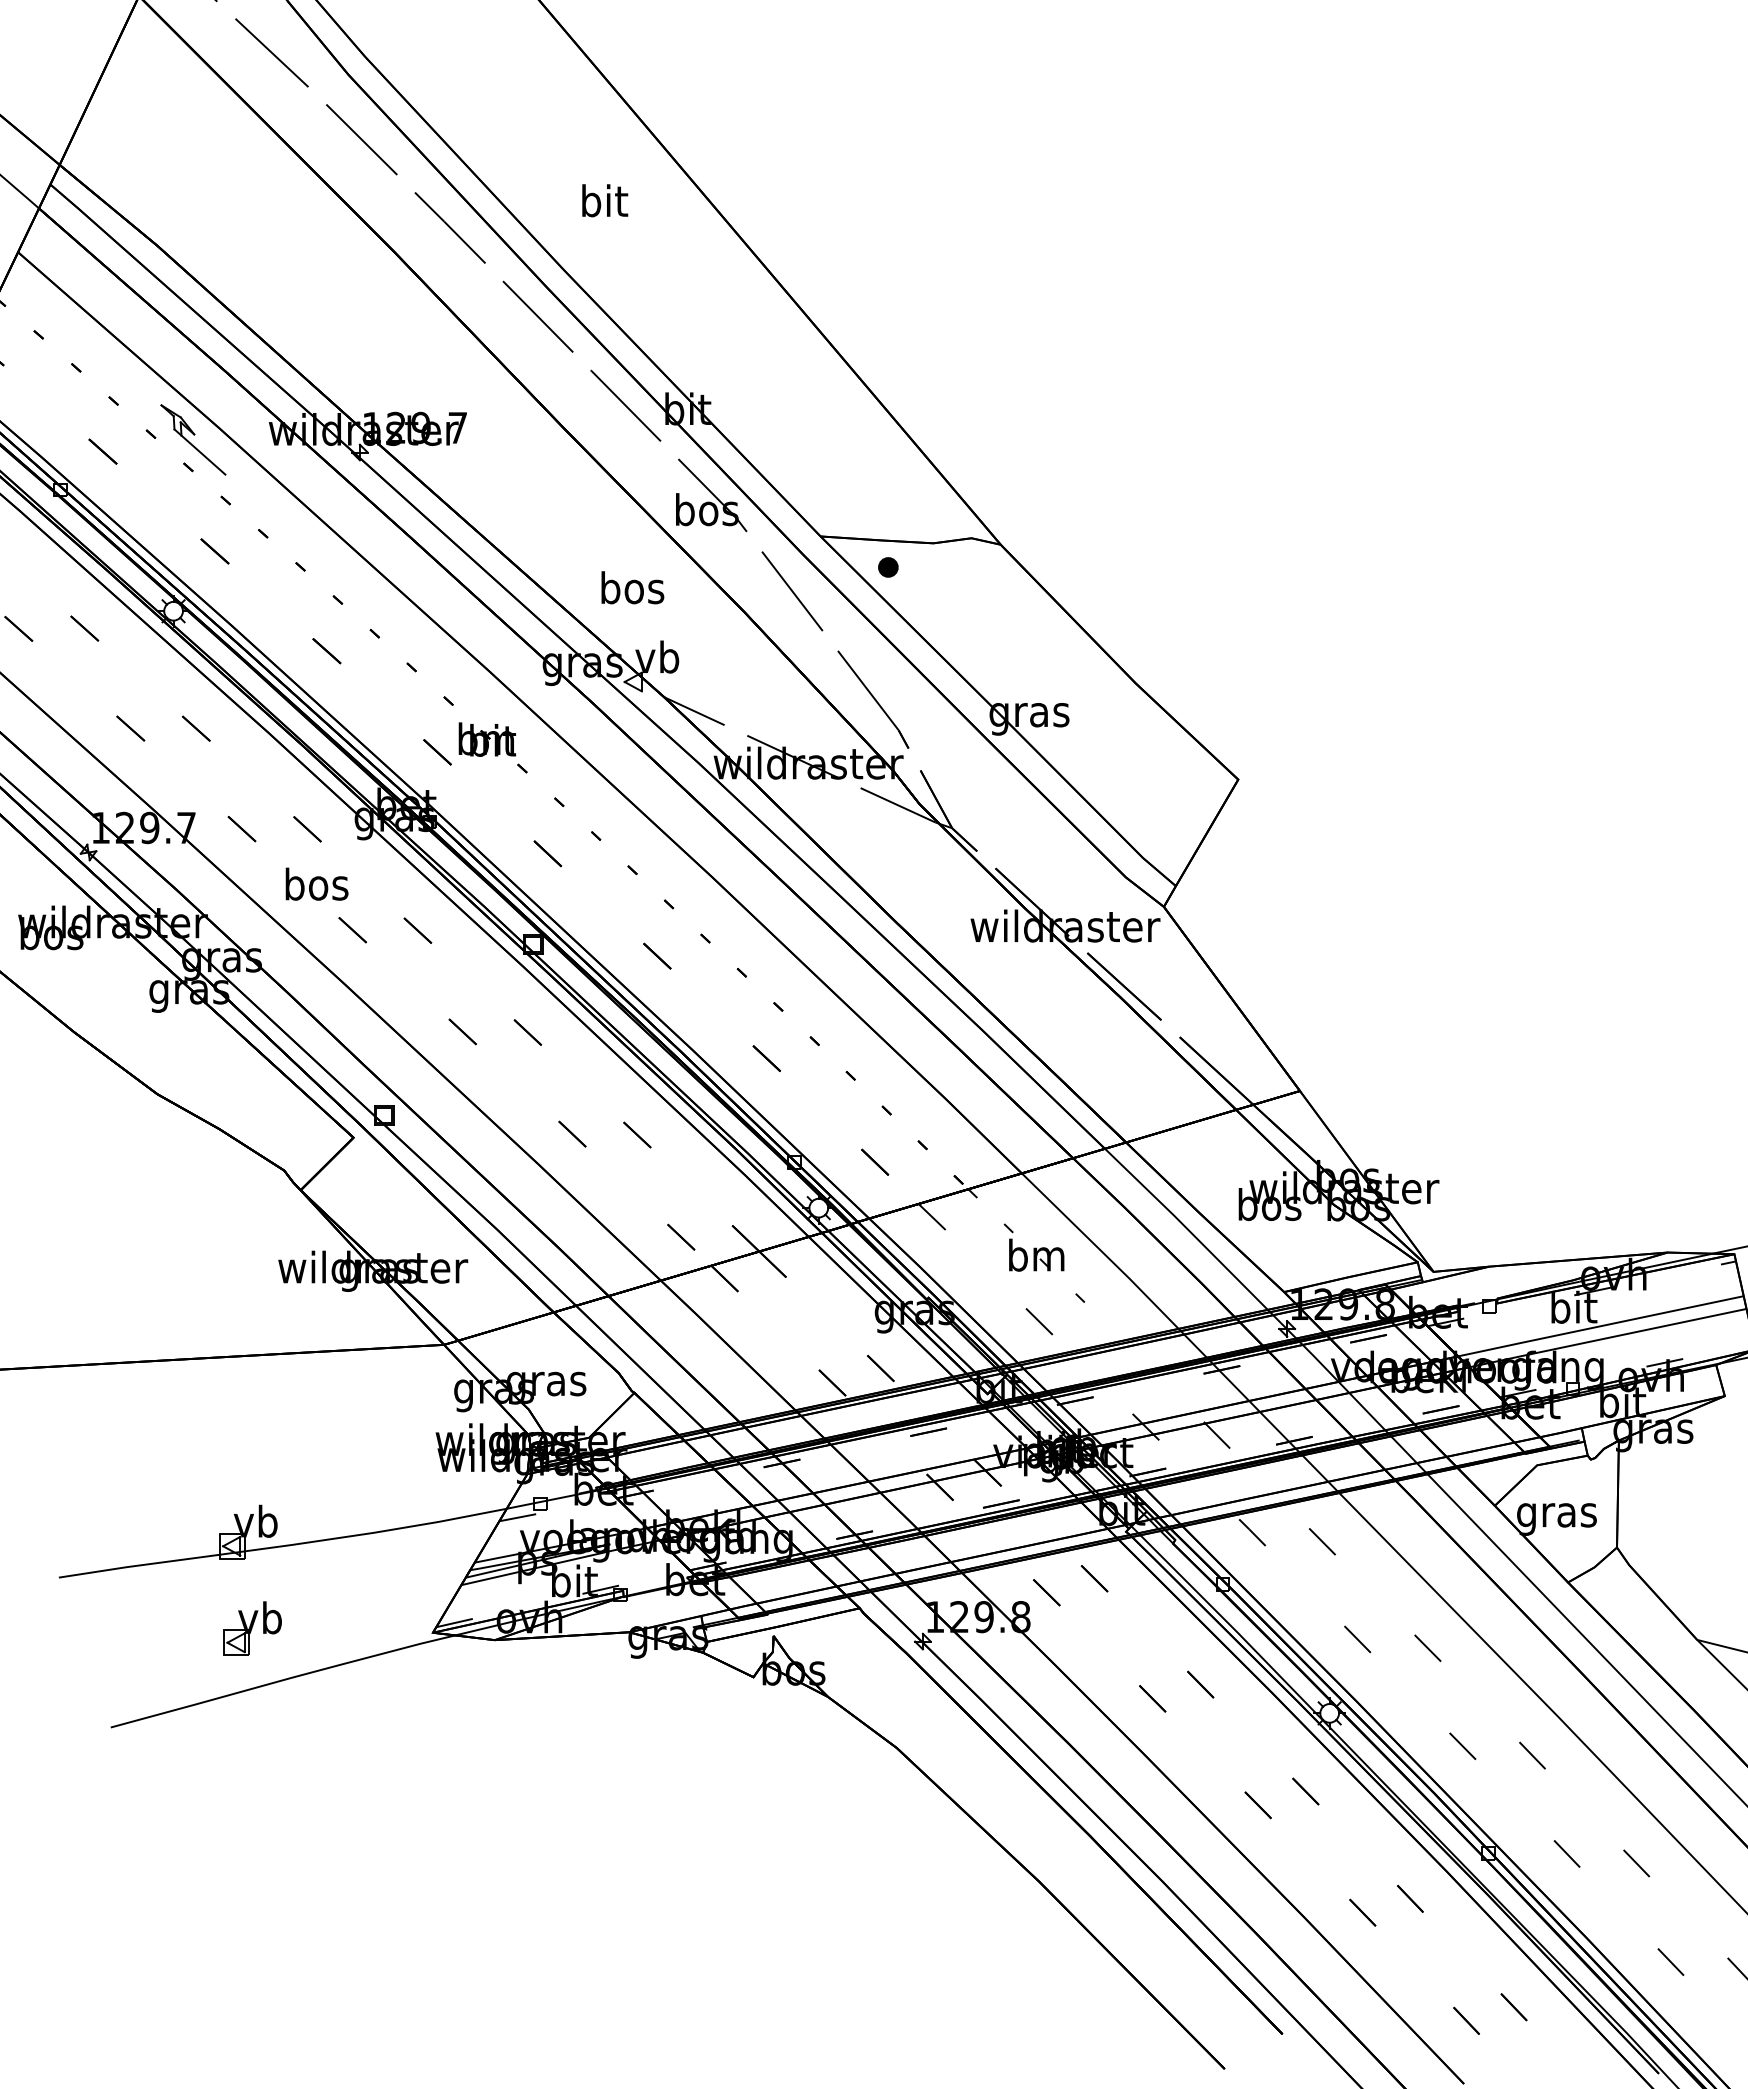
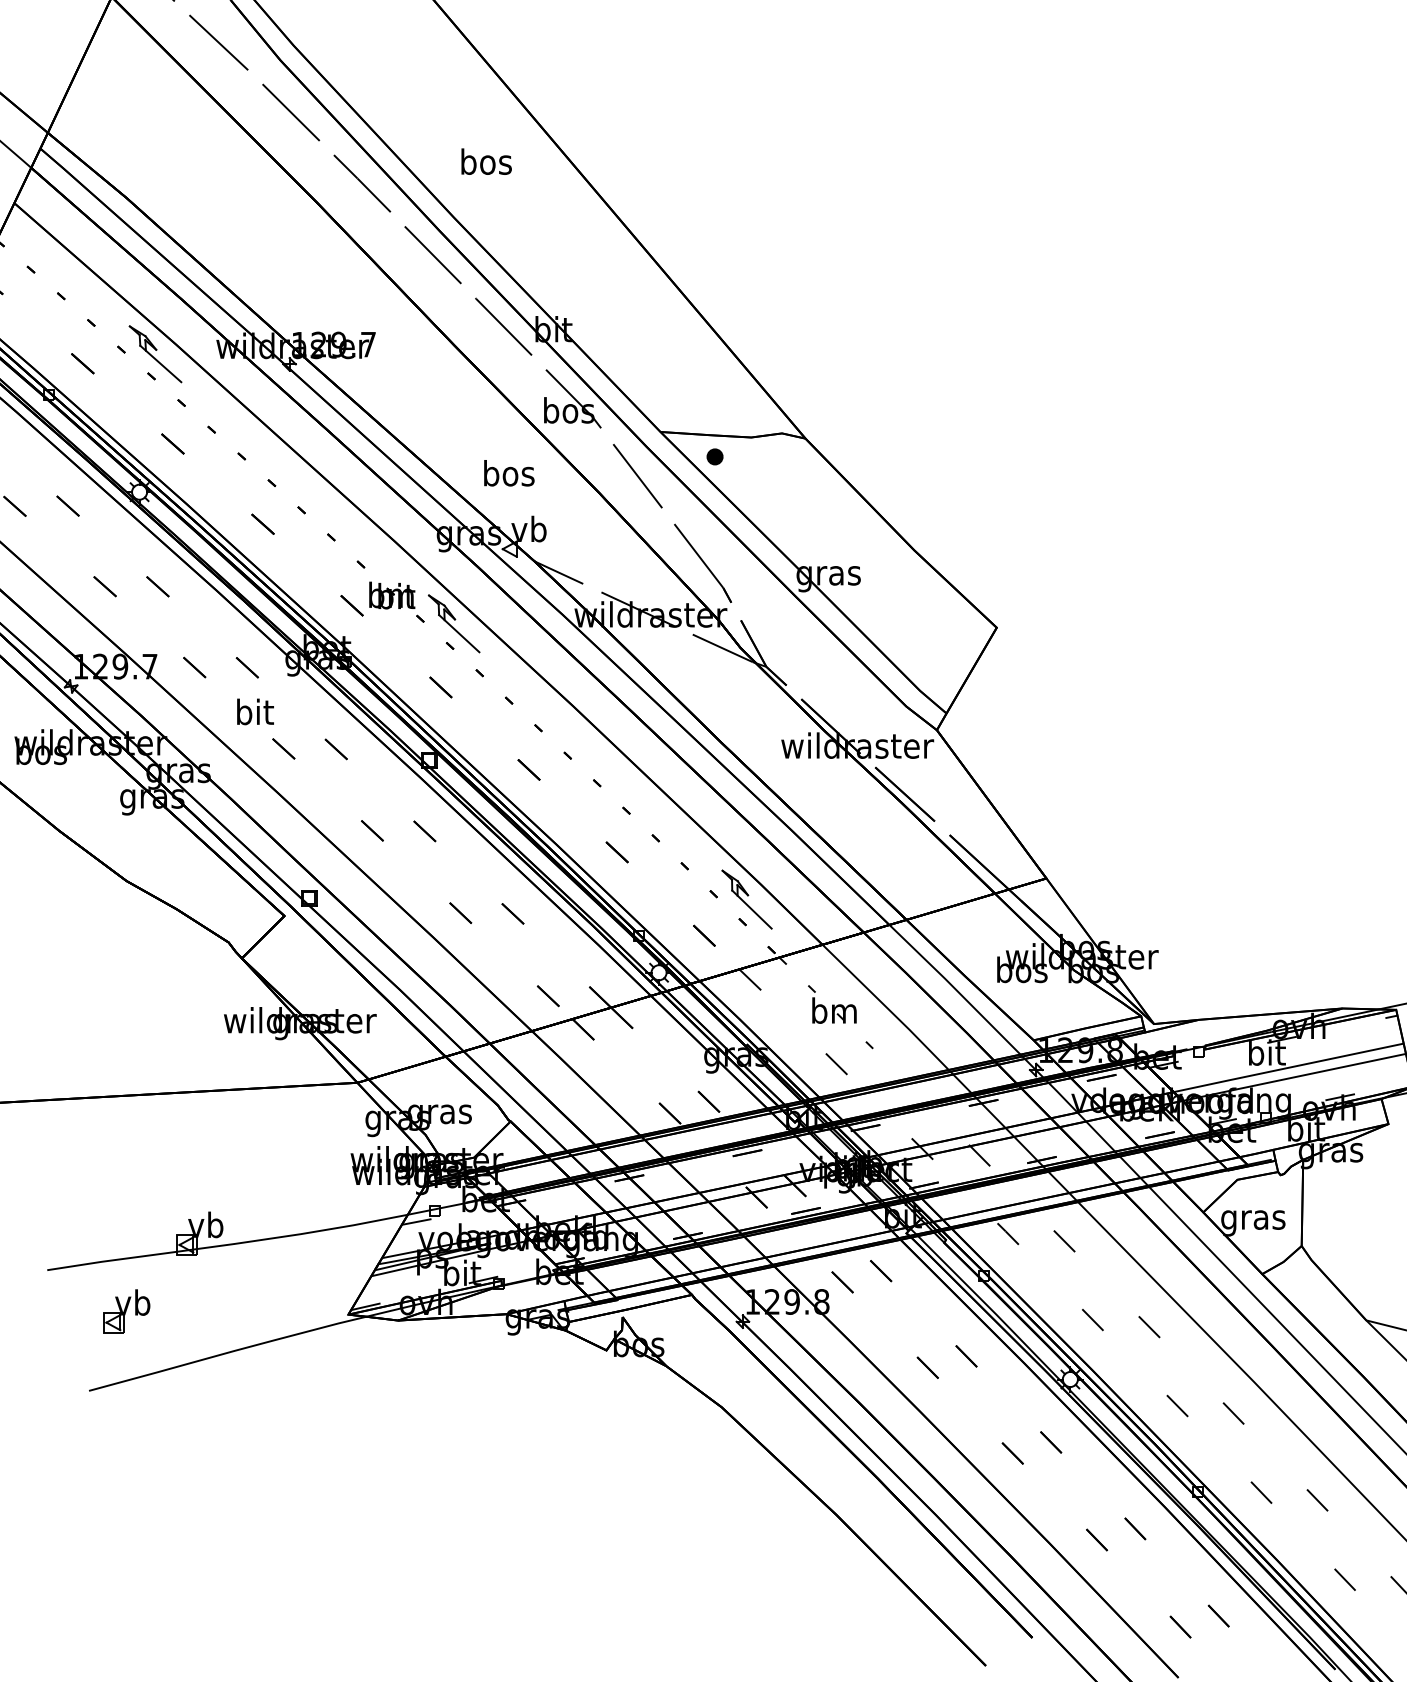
text: (604, 200) -> (486, 161), bit -> bos
part: (564, 774) -> (454, 623), added
text: (316, 883) -> (254, 711), bos -> bit
part: (927, 1117) -> (746, 899), added
part: (252, 1628) -> (126, 1311), moved

